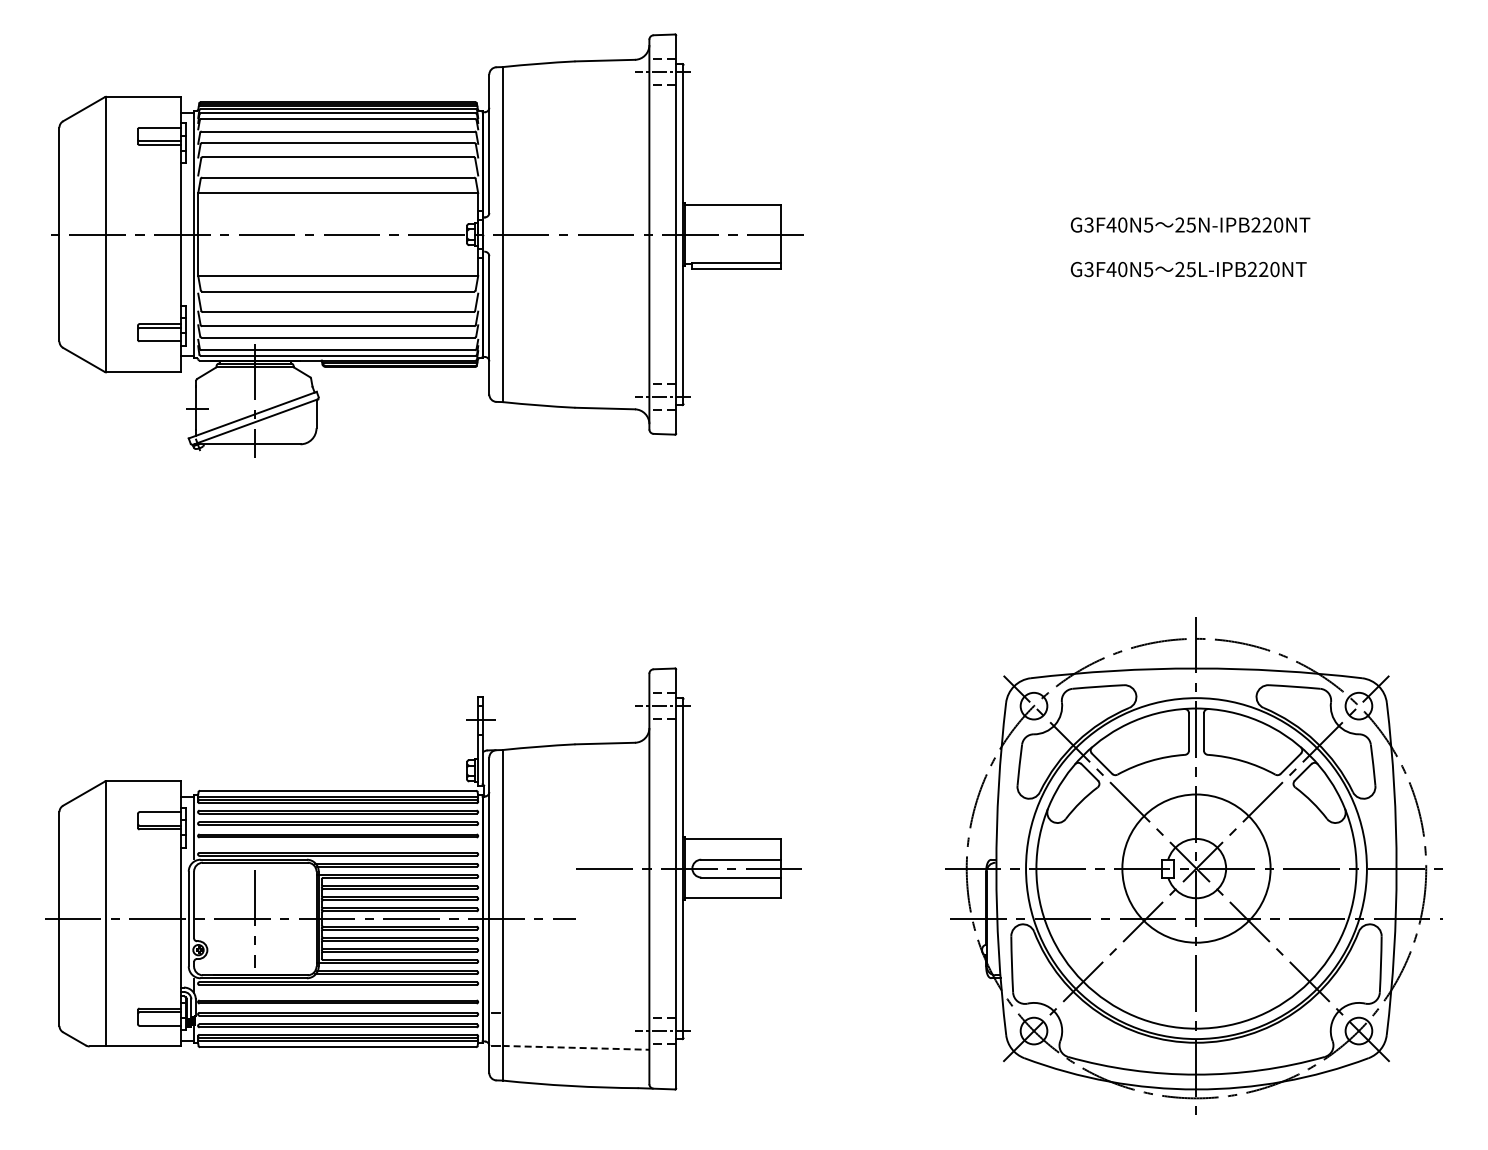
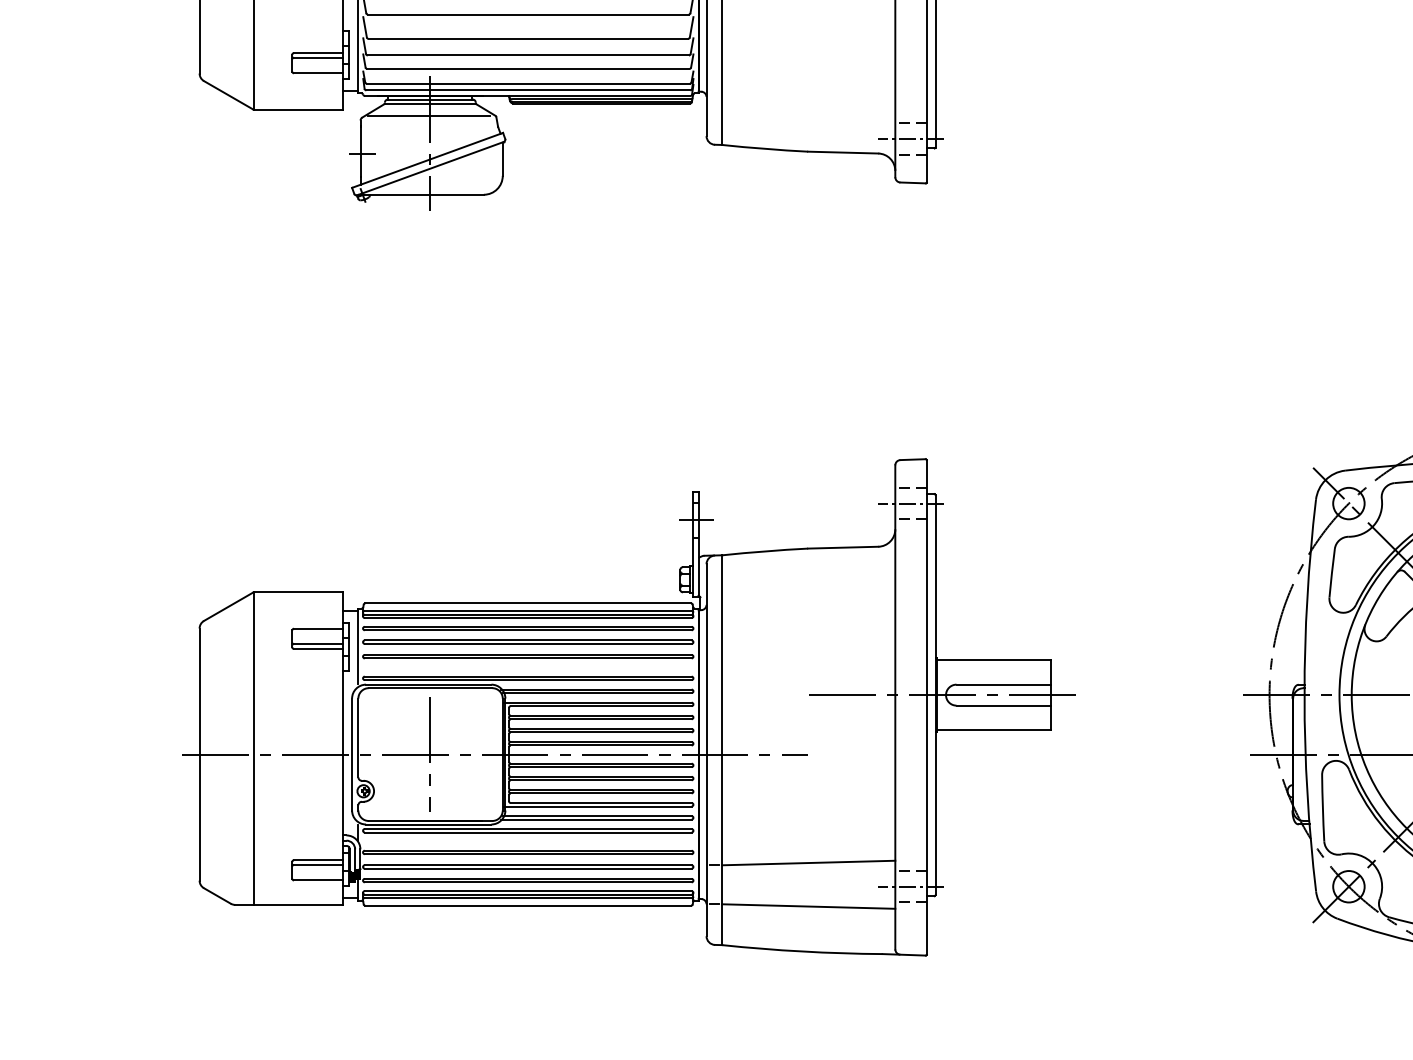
line: (253, 377) -> (428, 115), added
line: (575, 1010) -> (808, 862), added
line: (576, 1047) -> (809, 906), dashed -> solid

